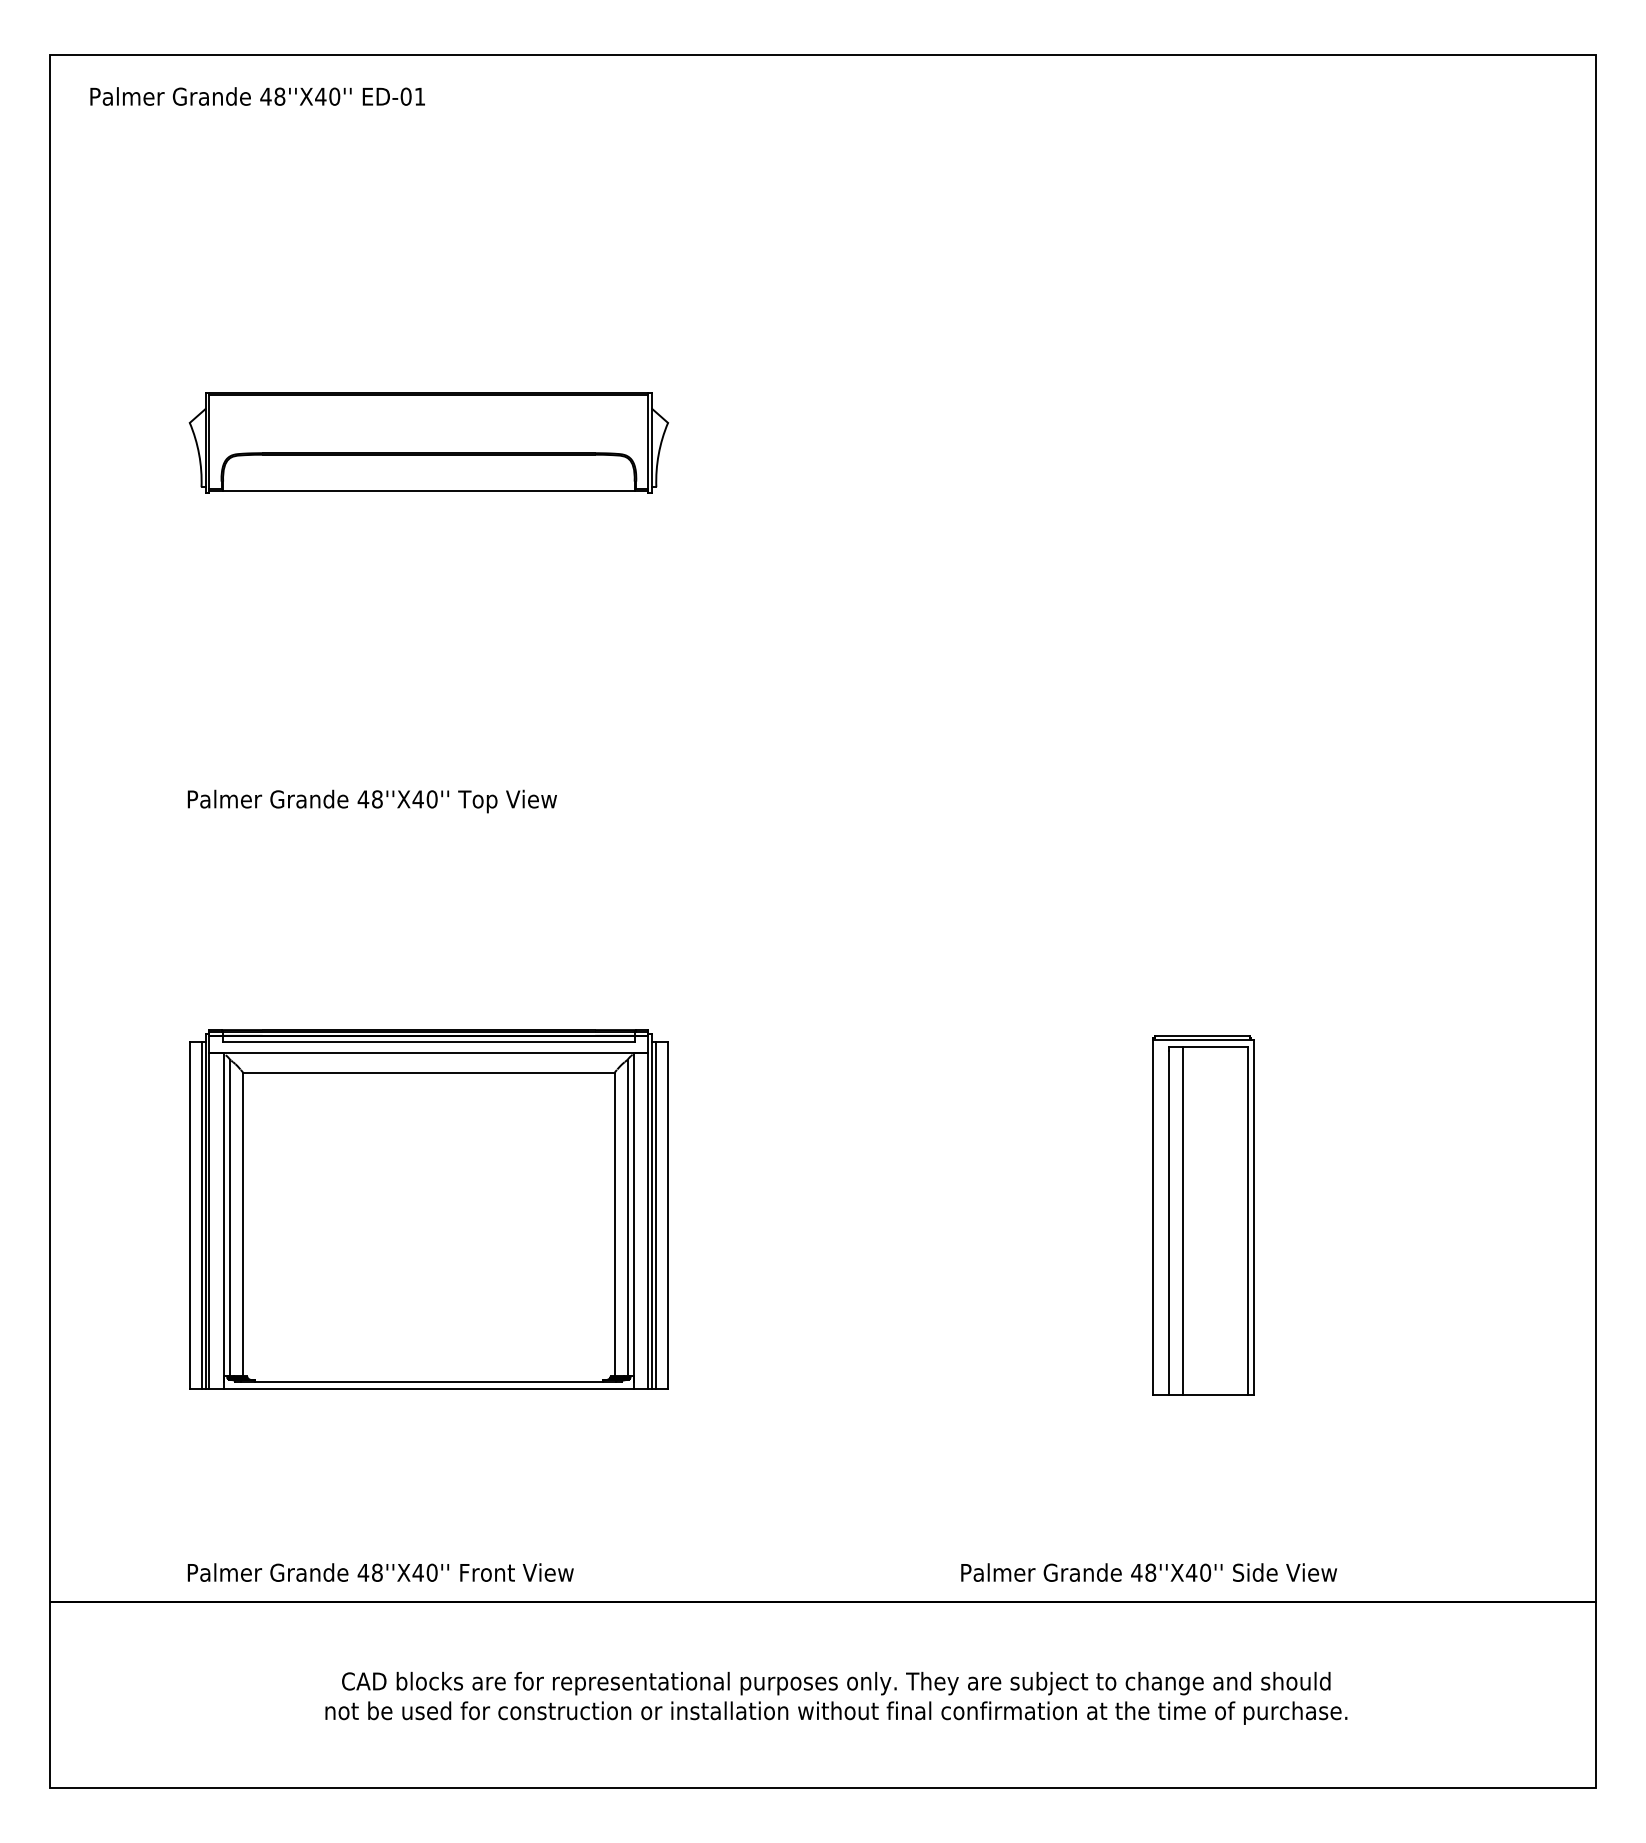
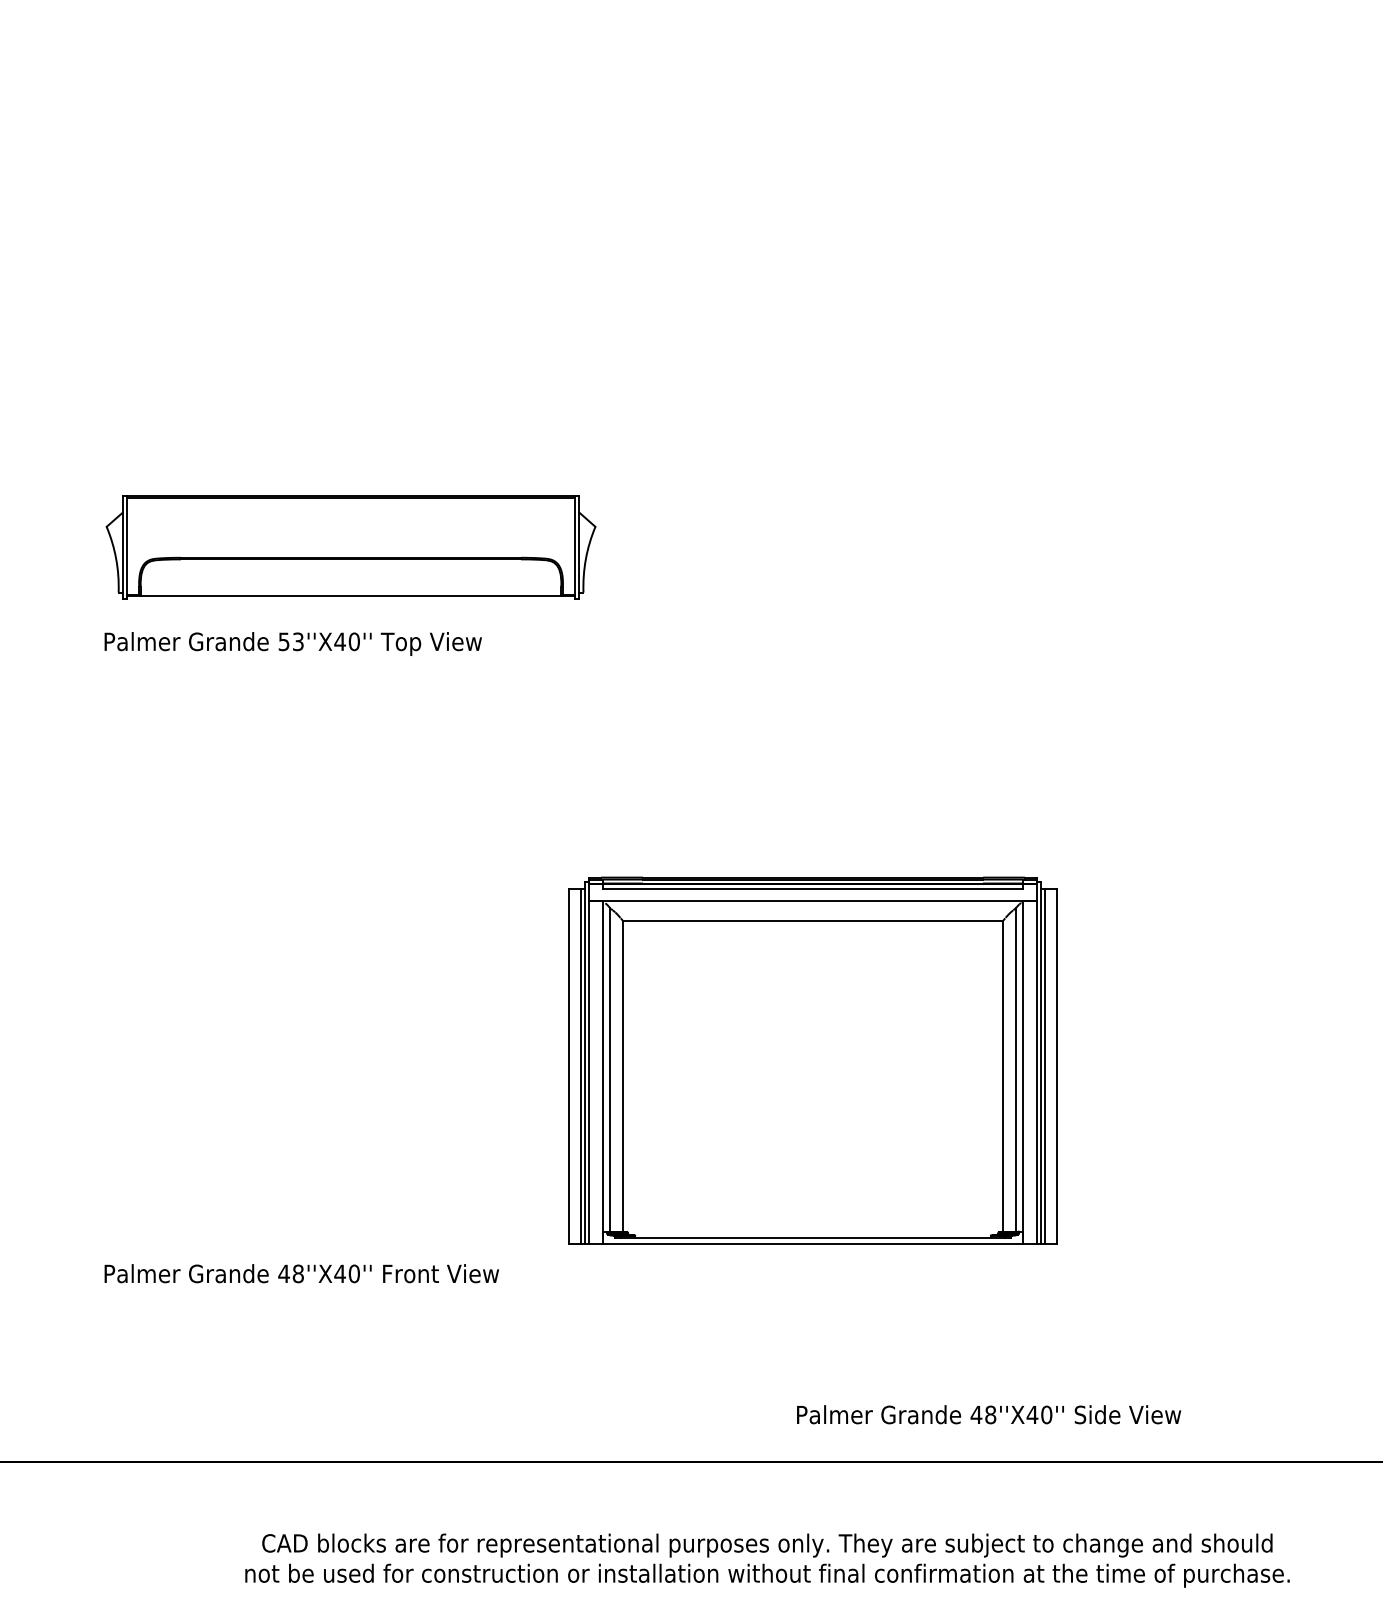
part: (428, 442) -> (350, 546), moved
text: (369, 799) -> (290, 641), 48''X40'' -> 53''X40''
part: (428, 1209) -> (812, 1060), moved
part: (1203, 1215) -> (1142, 1067), removed
text: (380, 1572) -> (301, 1273), moved
text: (1149, 1572) -> (989, 1414), moved

